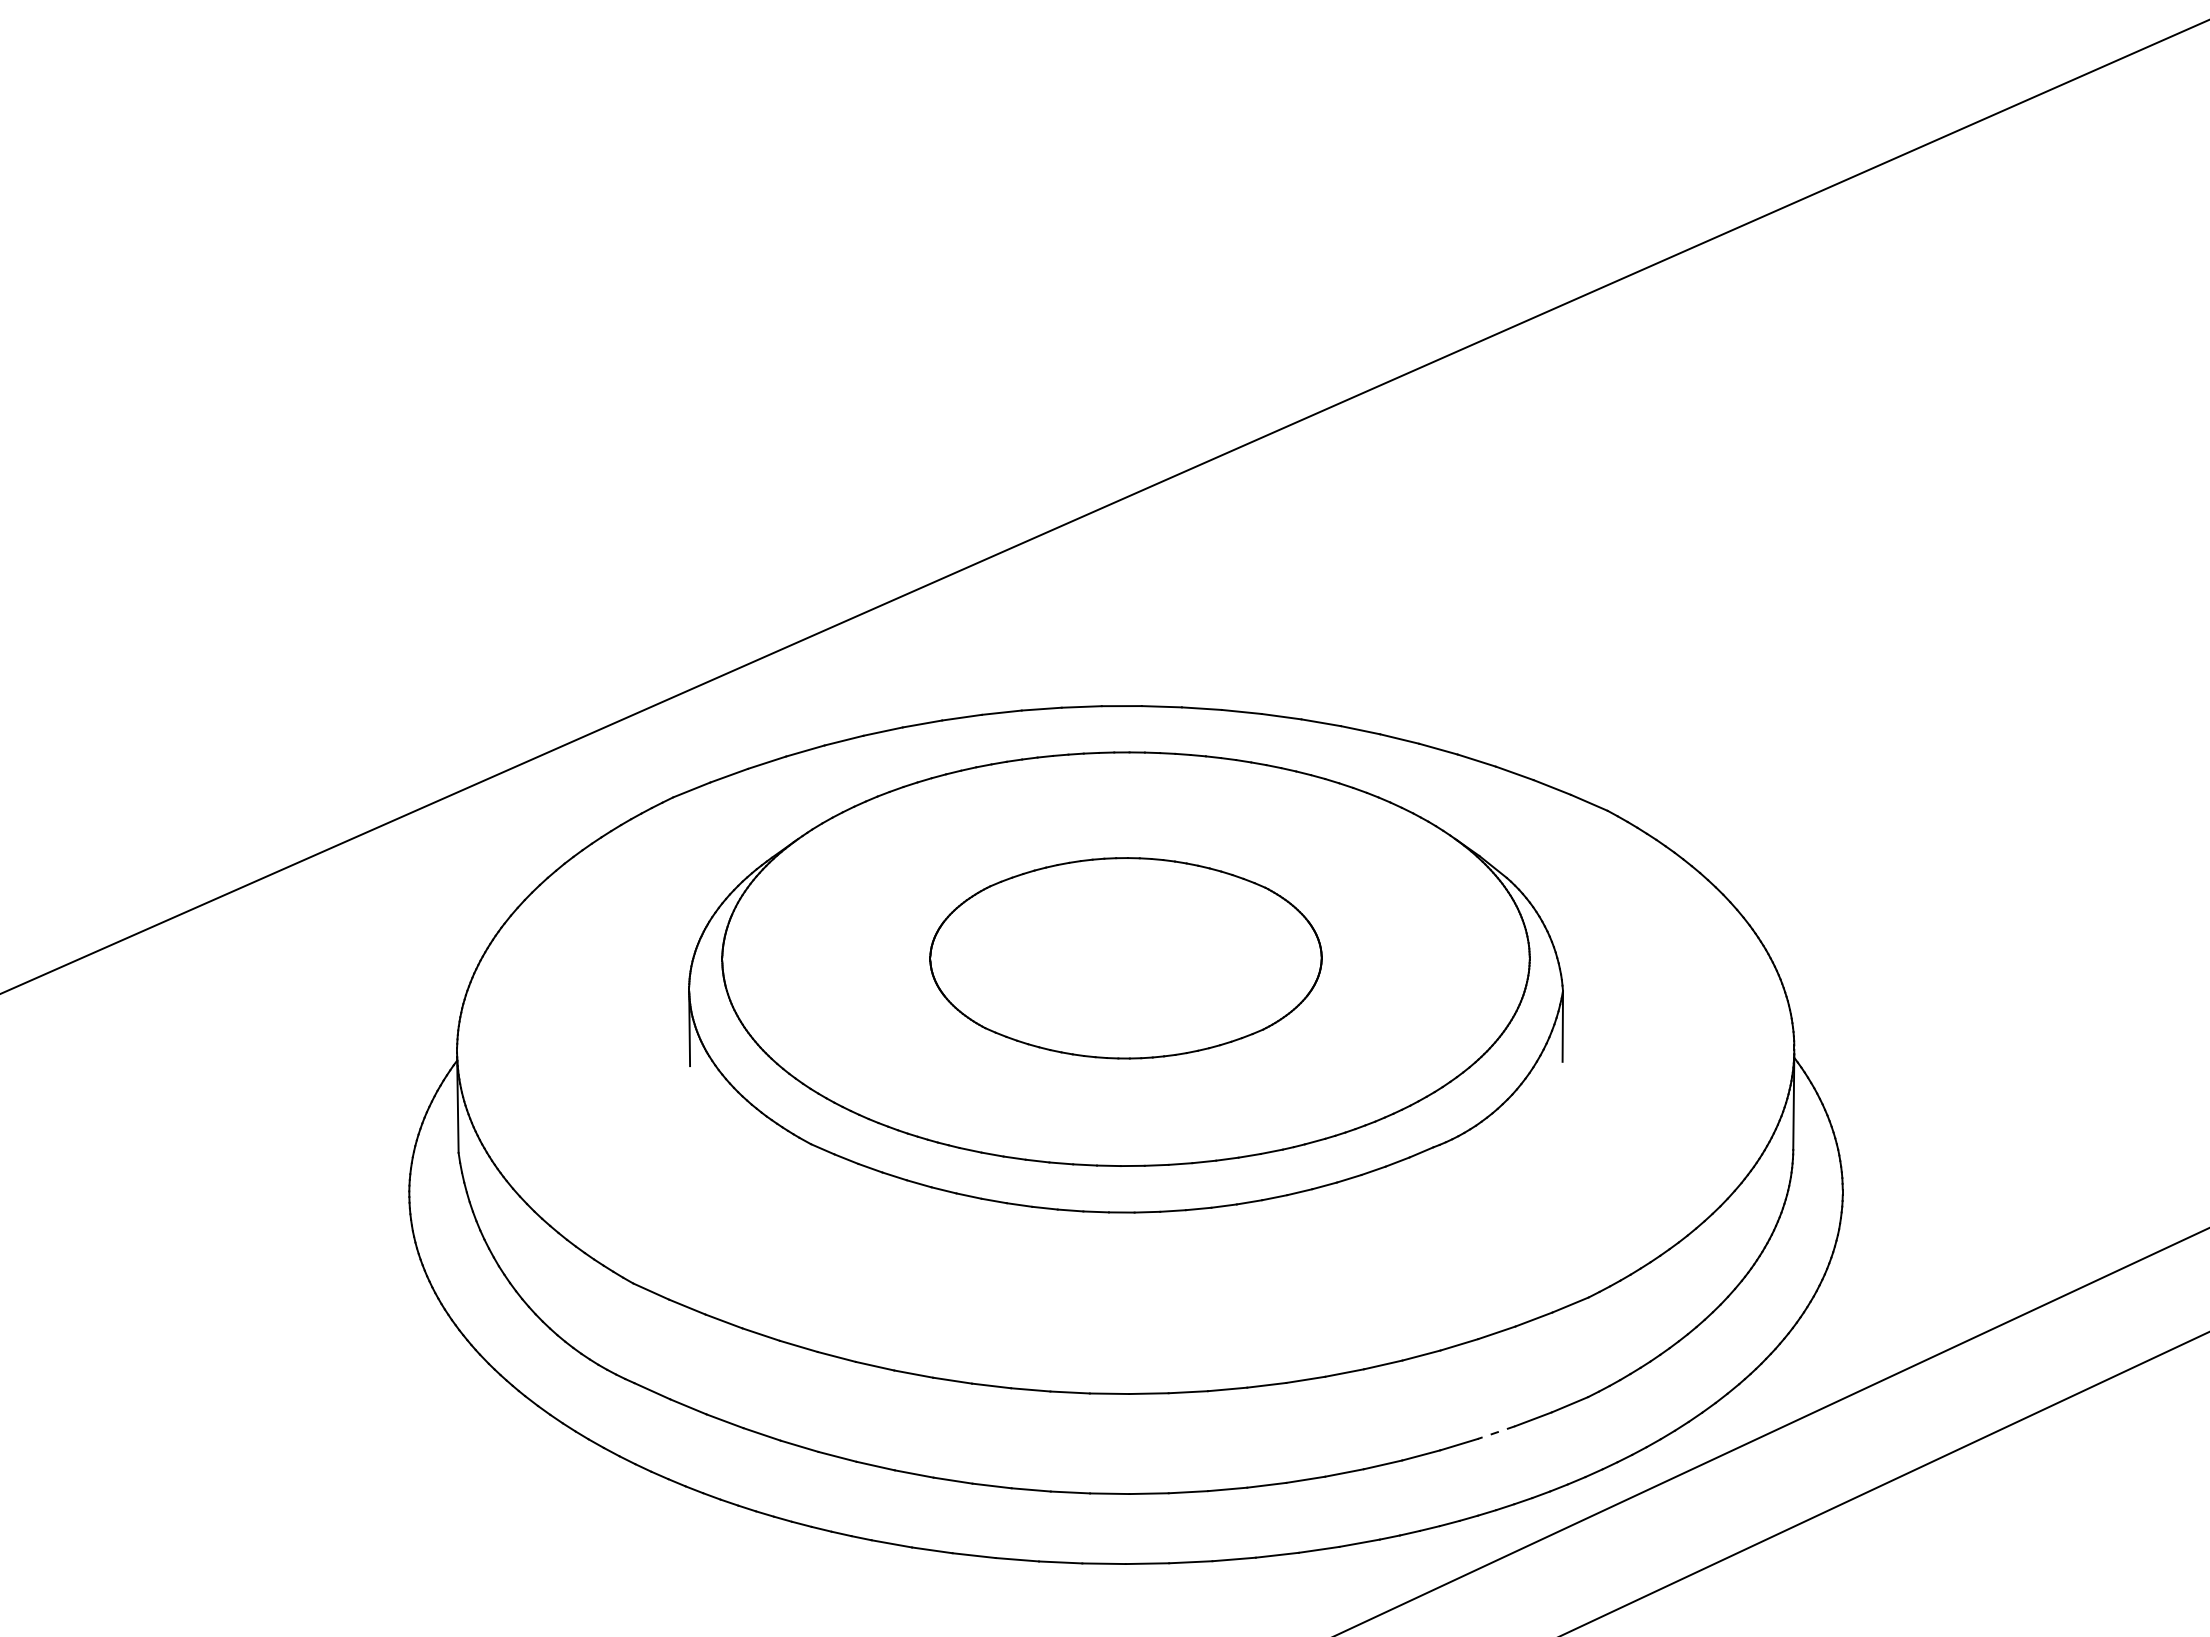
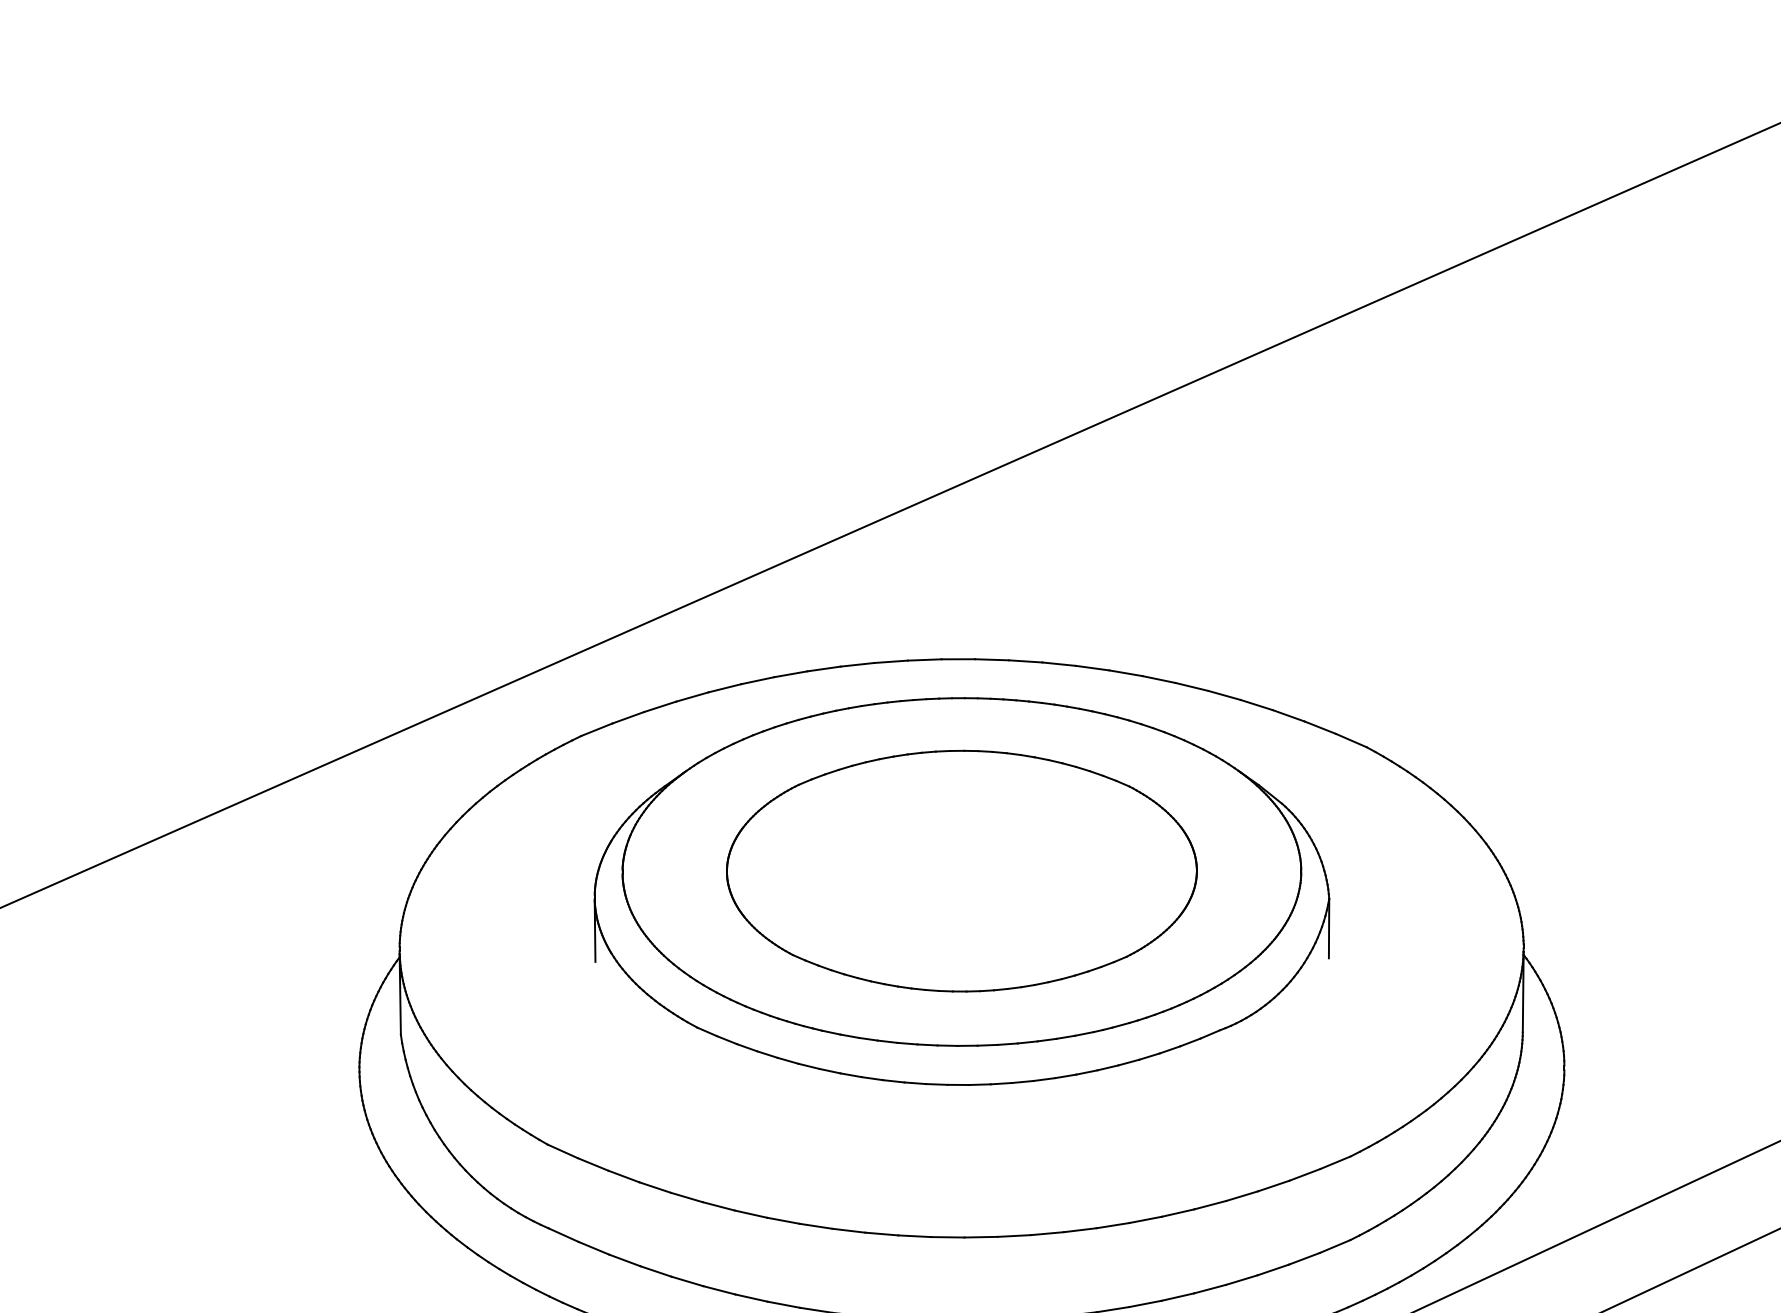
part: (1125, 958) -> (961, 871), size x1.43
line: (1496, 1432) -> (1273, 1269), dashed -> solid

